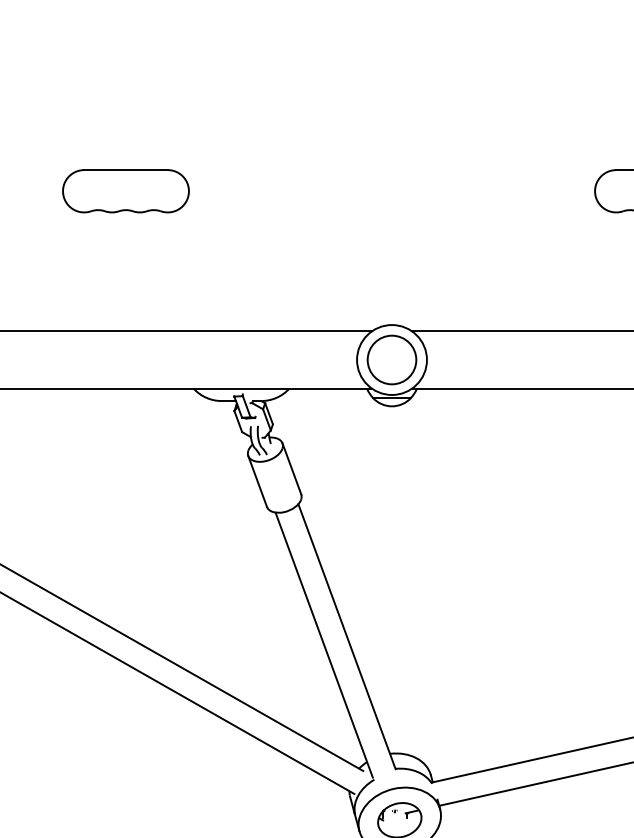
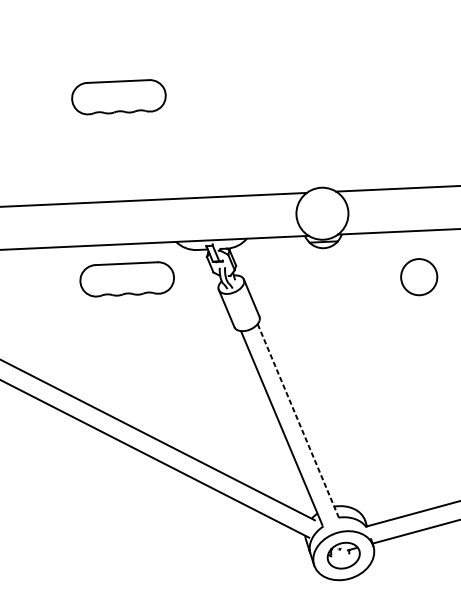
circle: (391, 359) -> (418, 276), moved
part: (125, 436) -> (126, 279), added
line: (346, 636) -> (297, 420), solid -> dashed

